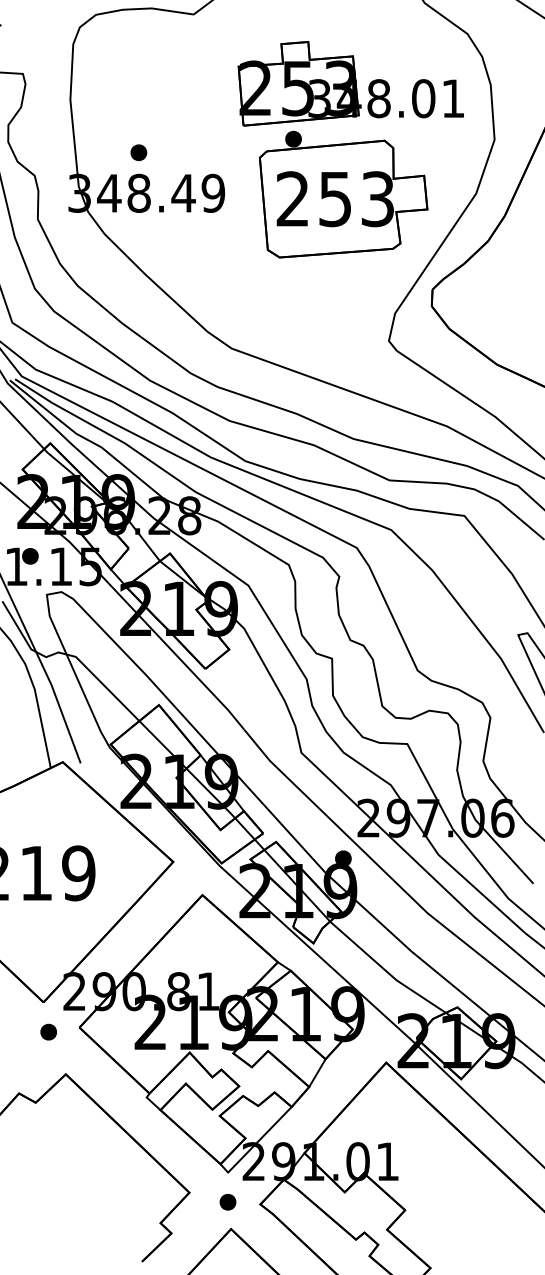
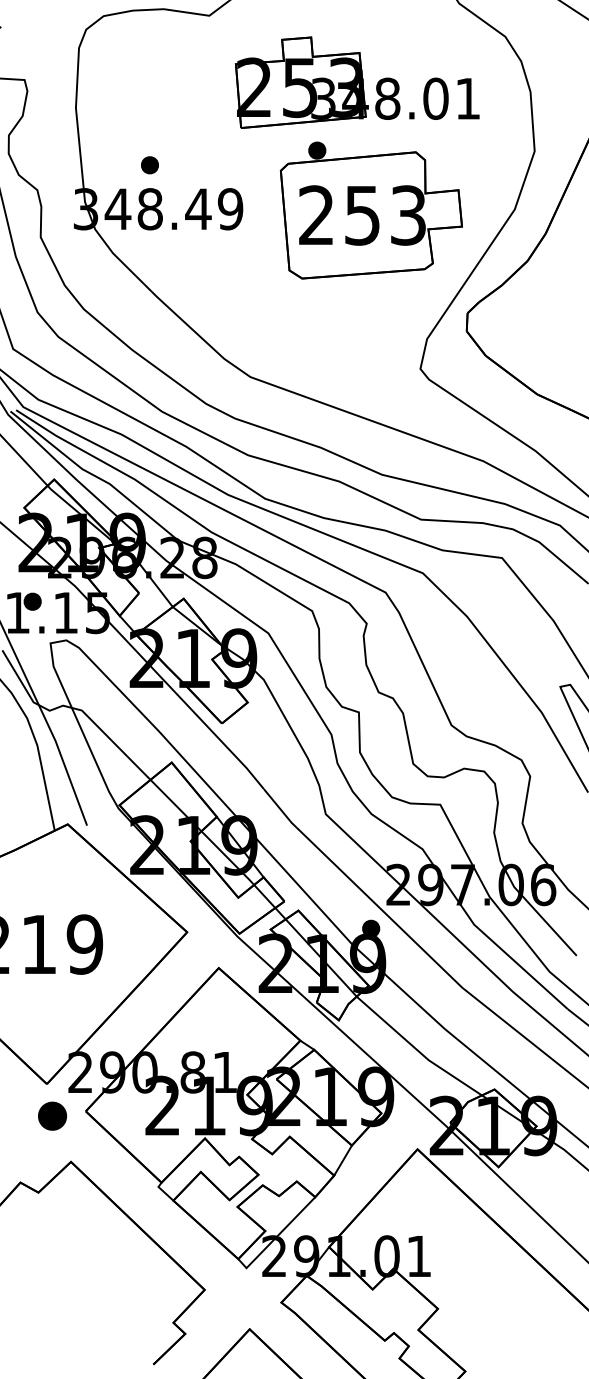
part: (351, 83) -> (357, 82), moved
part: (48, 1032) -> (52, 1116), size x1.6
part: (228, 1202) -> (246, 1300), removed

